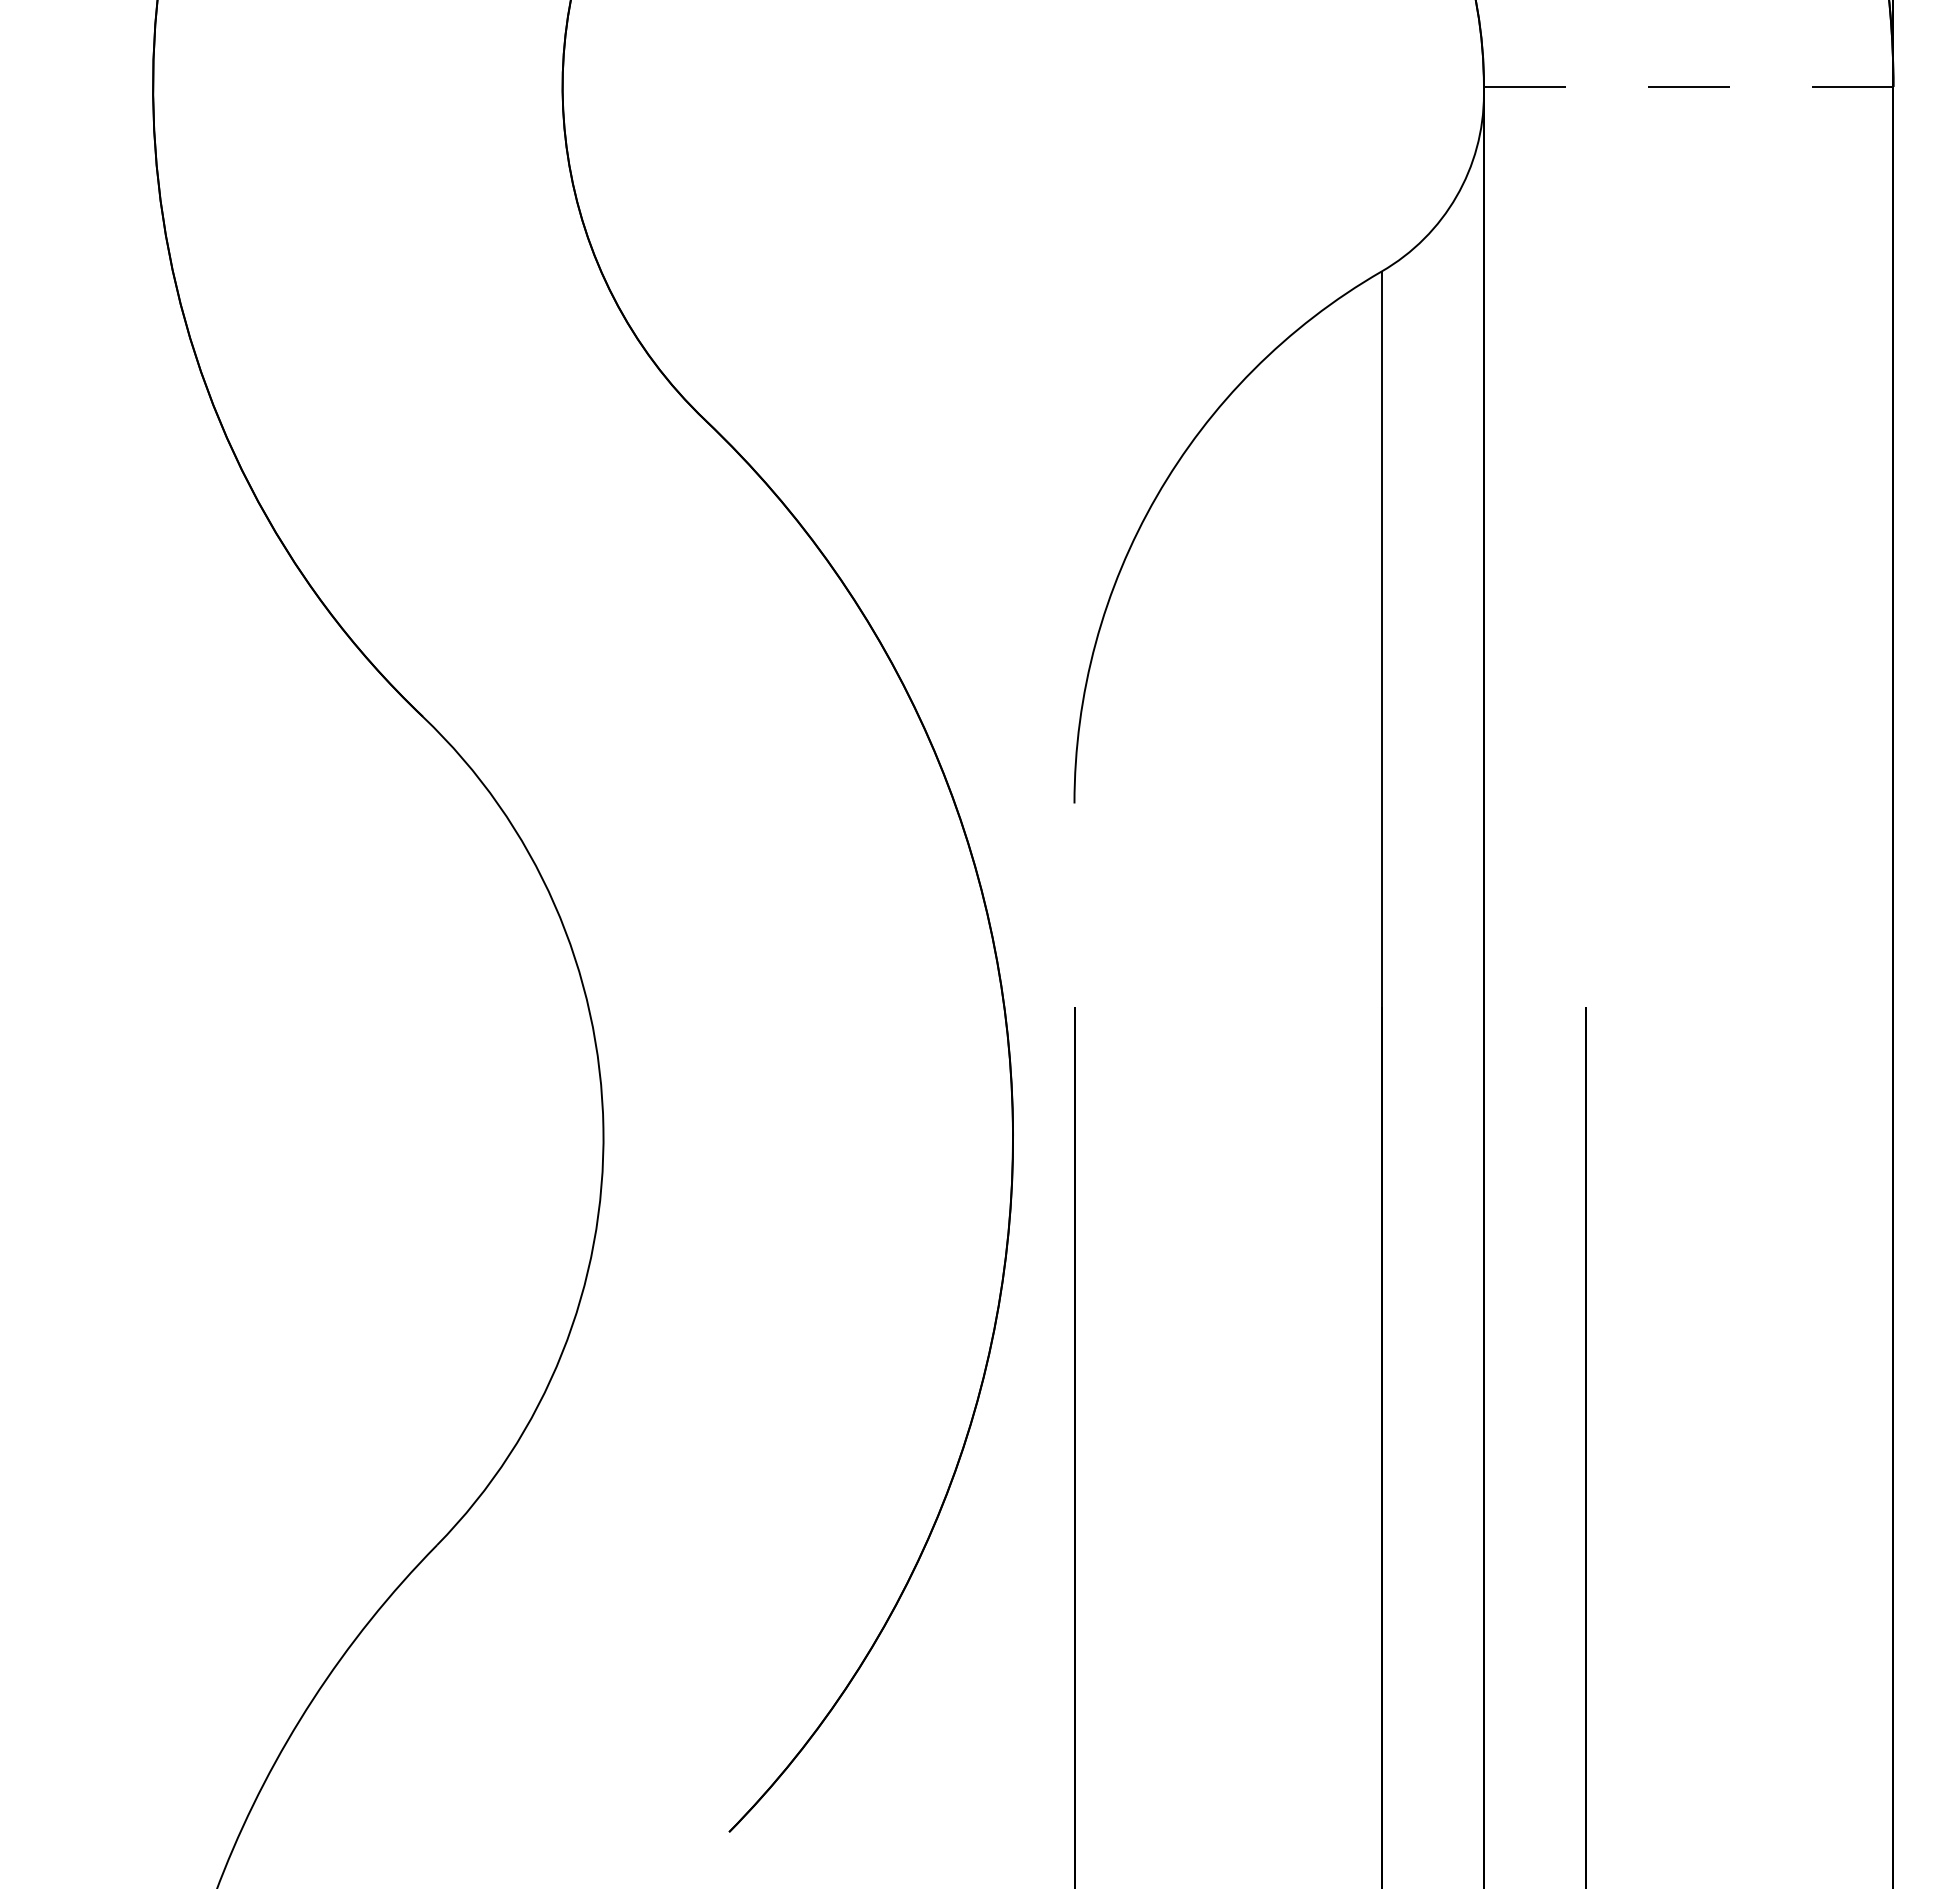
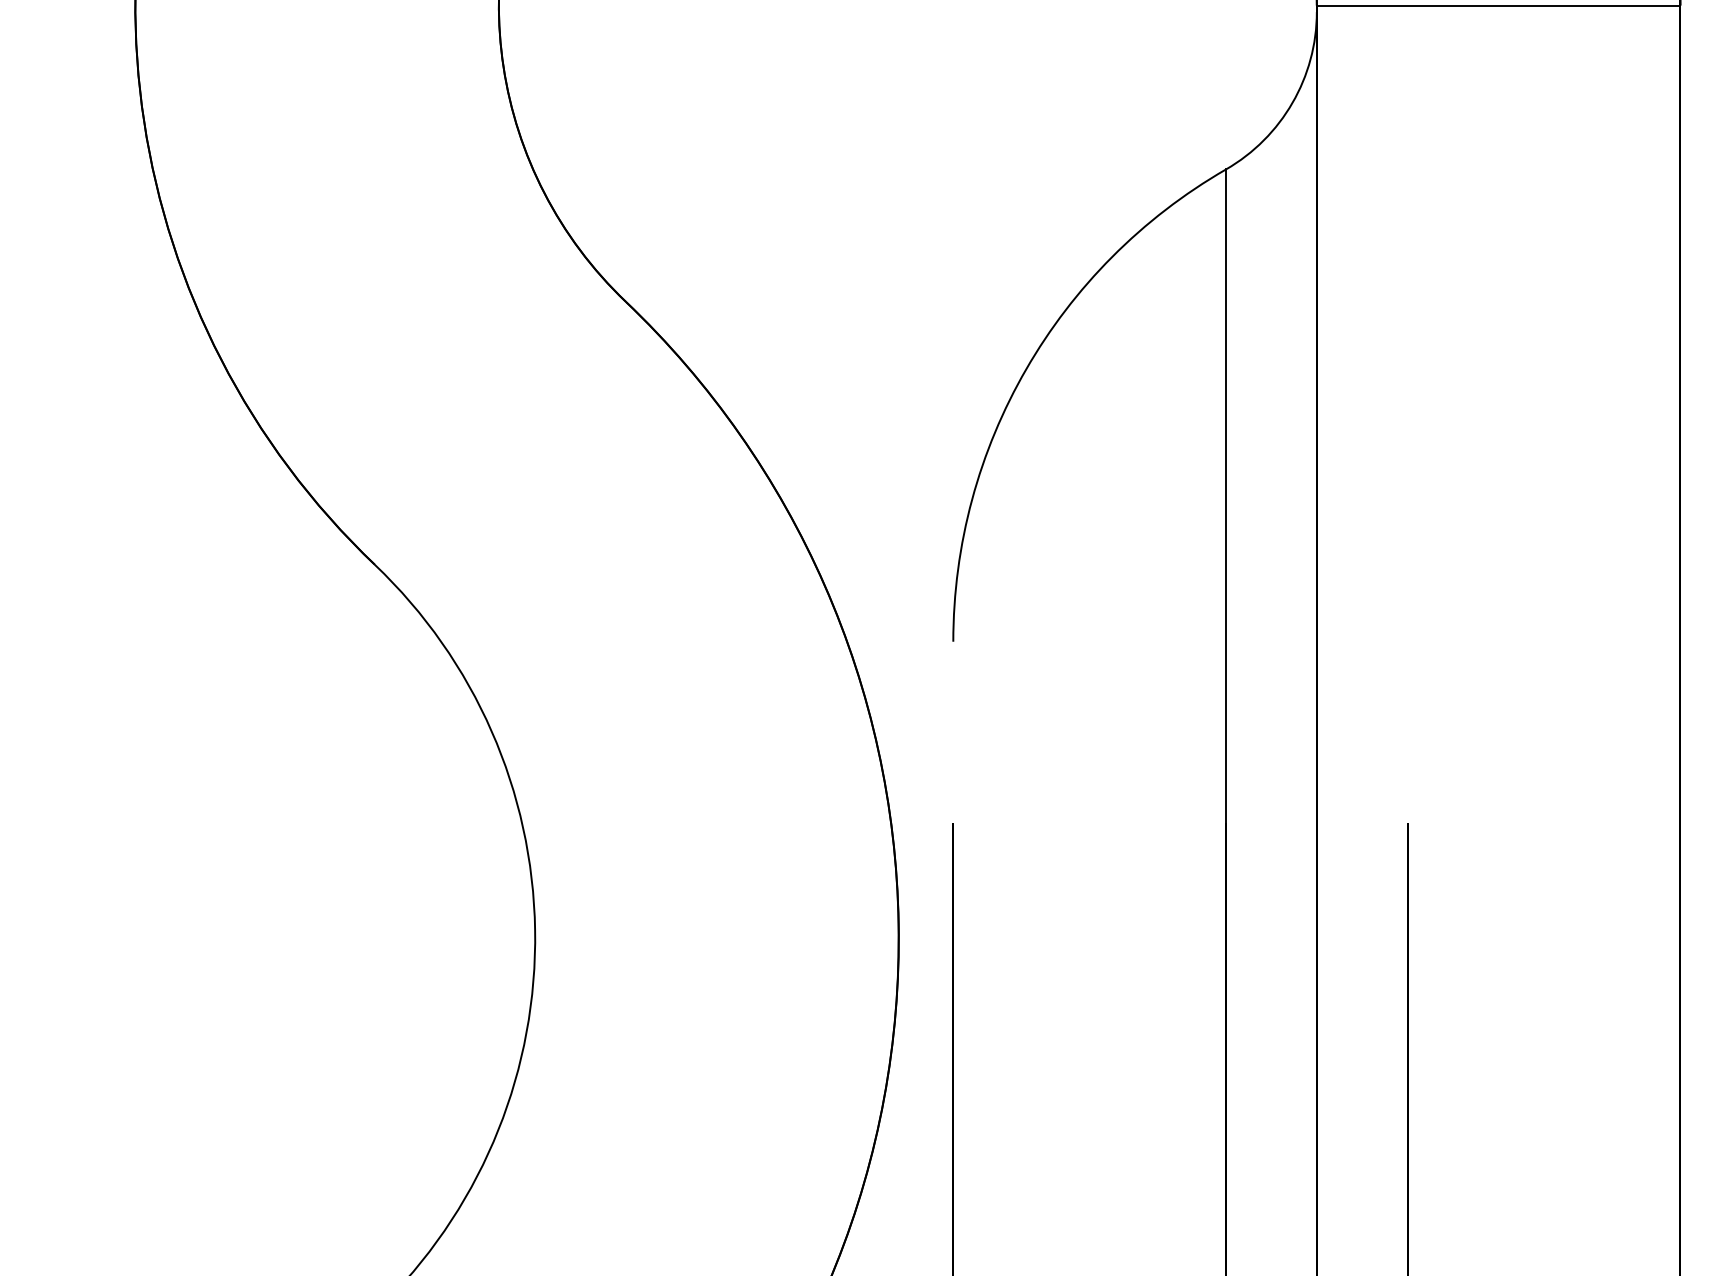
line: (1688, 86) -> (1498, 5), dashed -> solid

